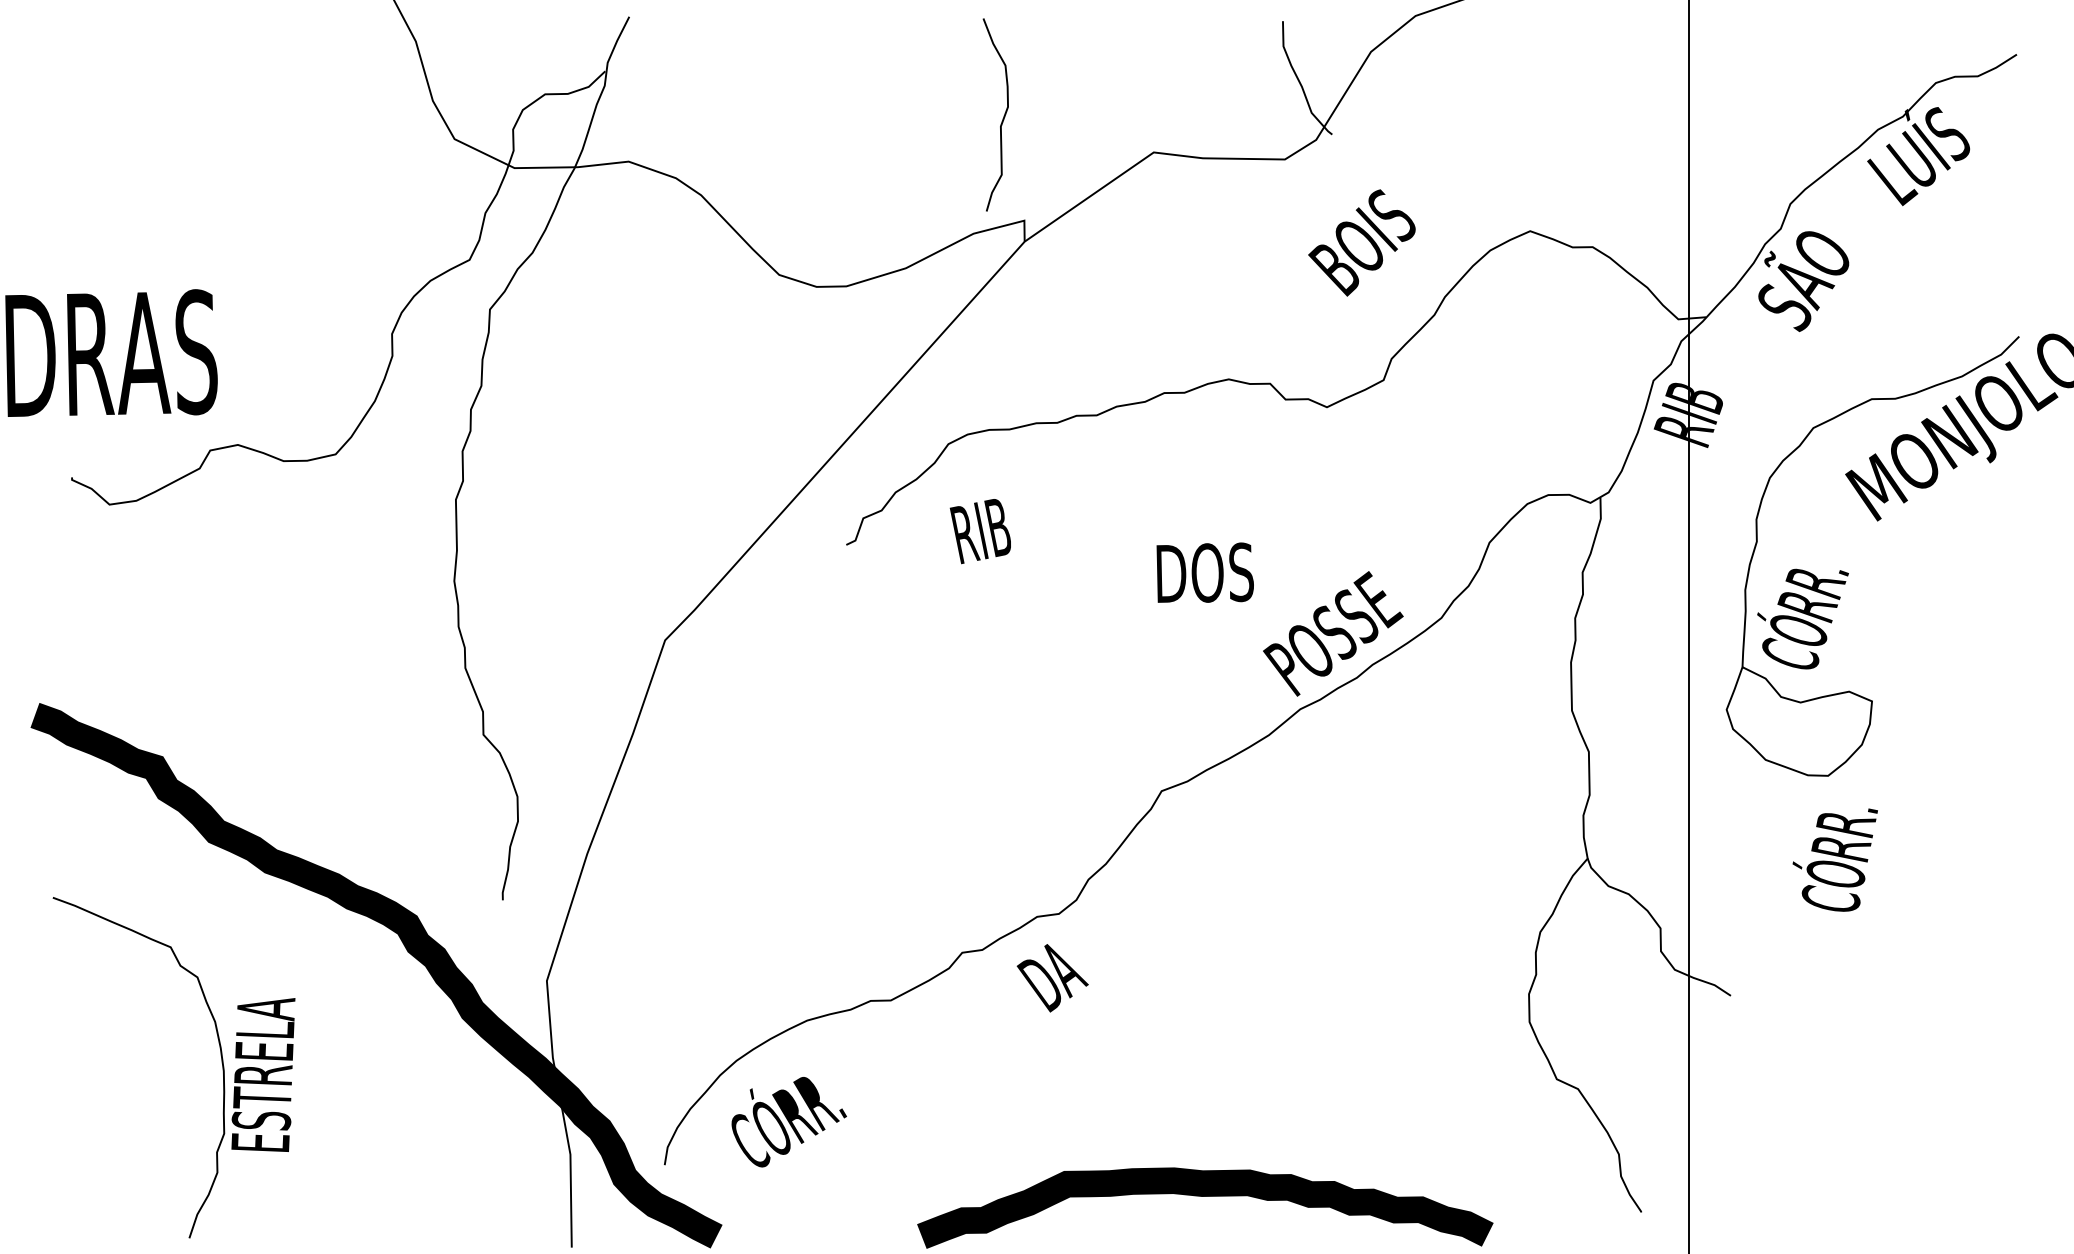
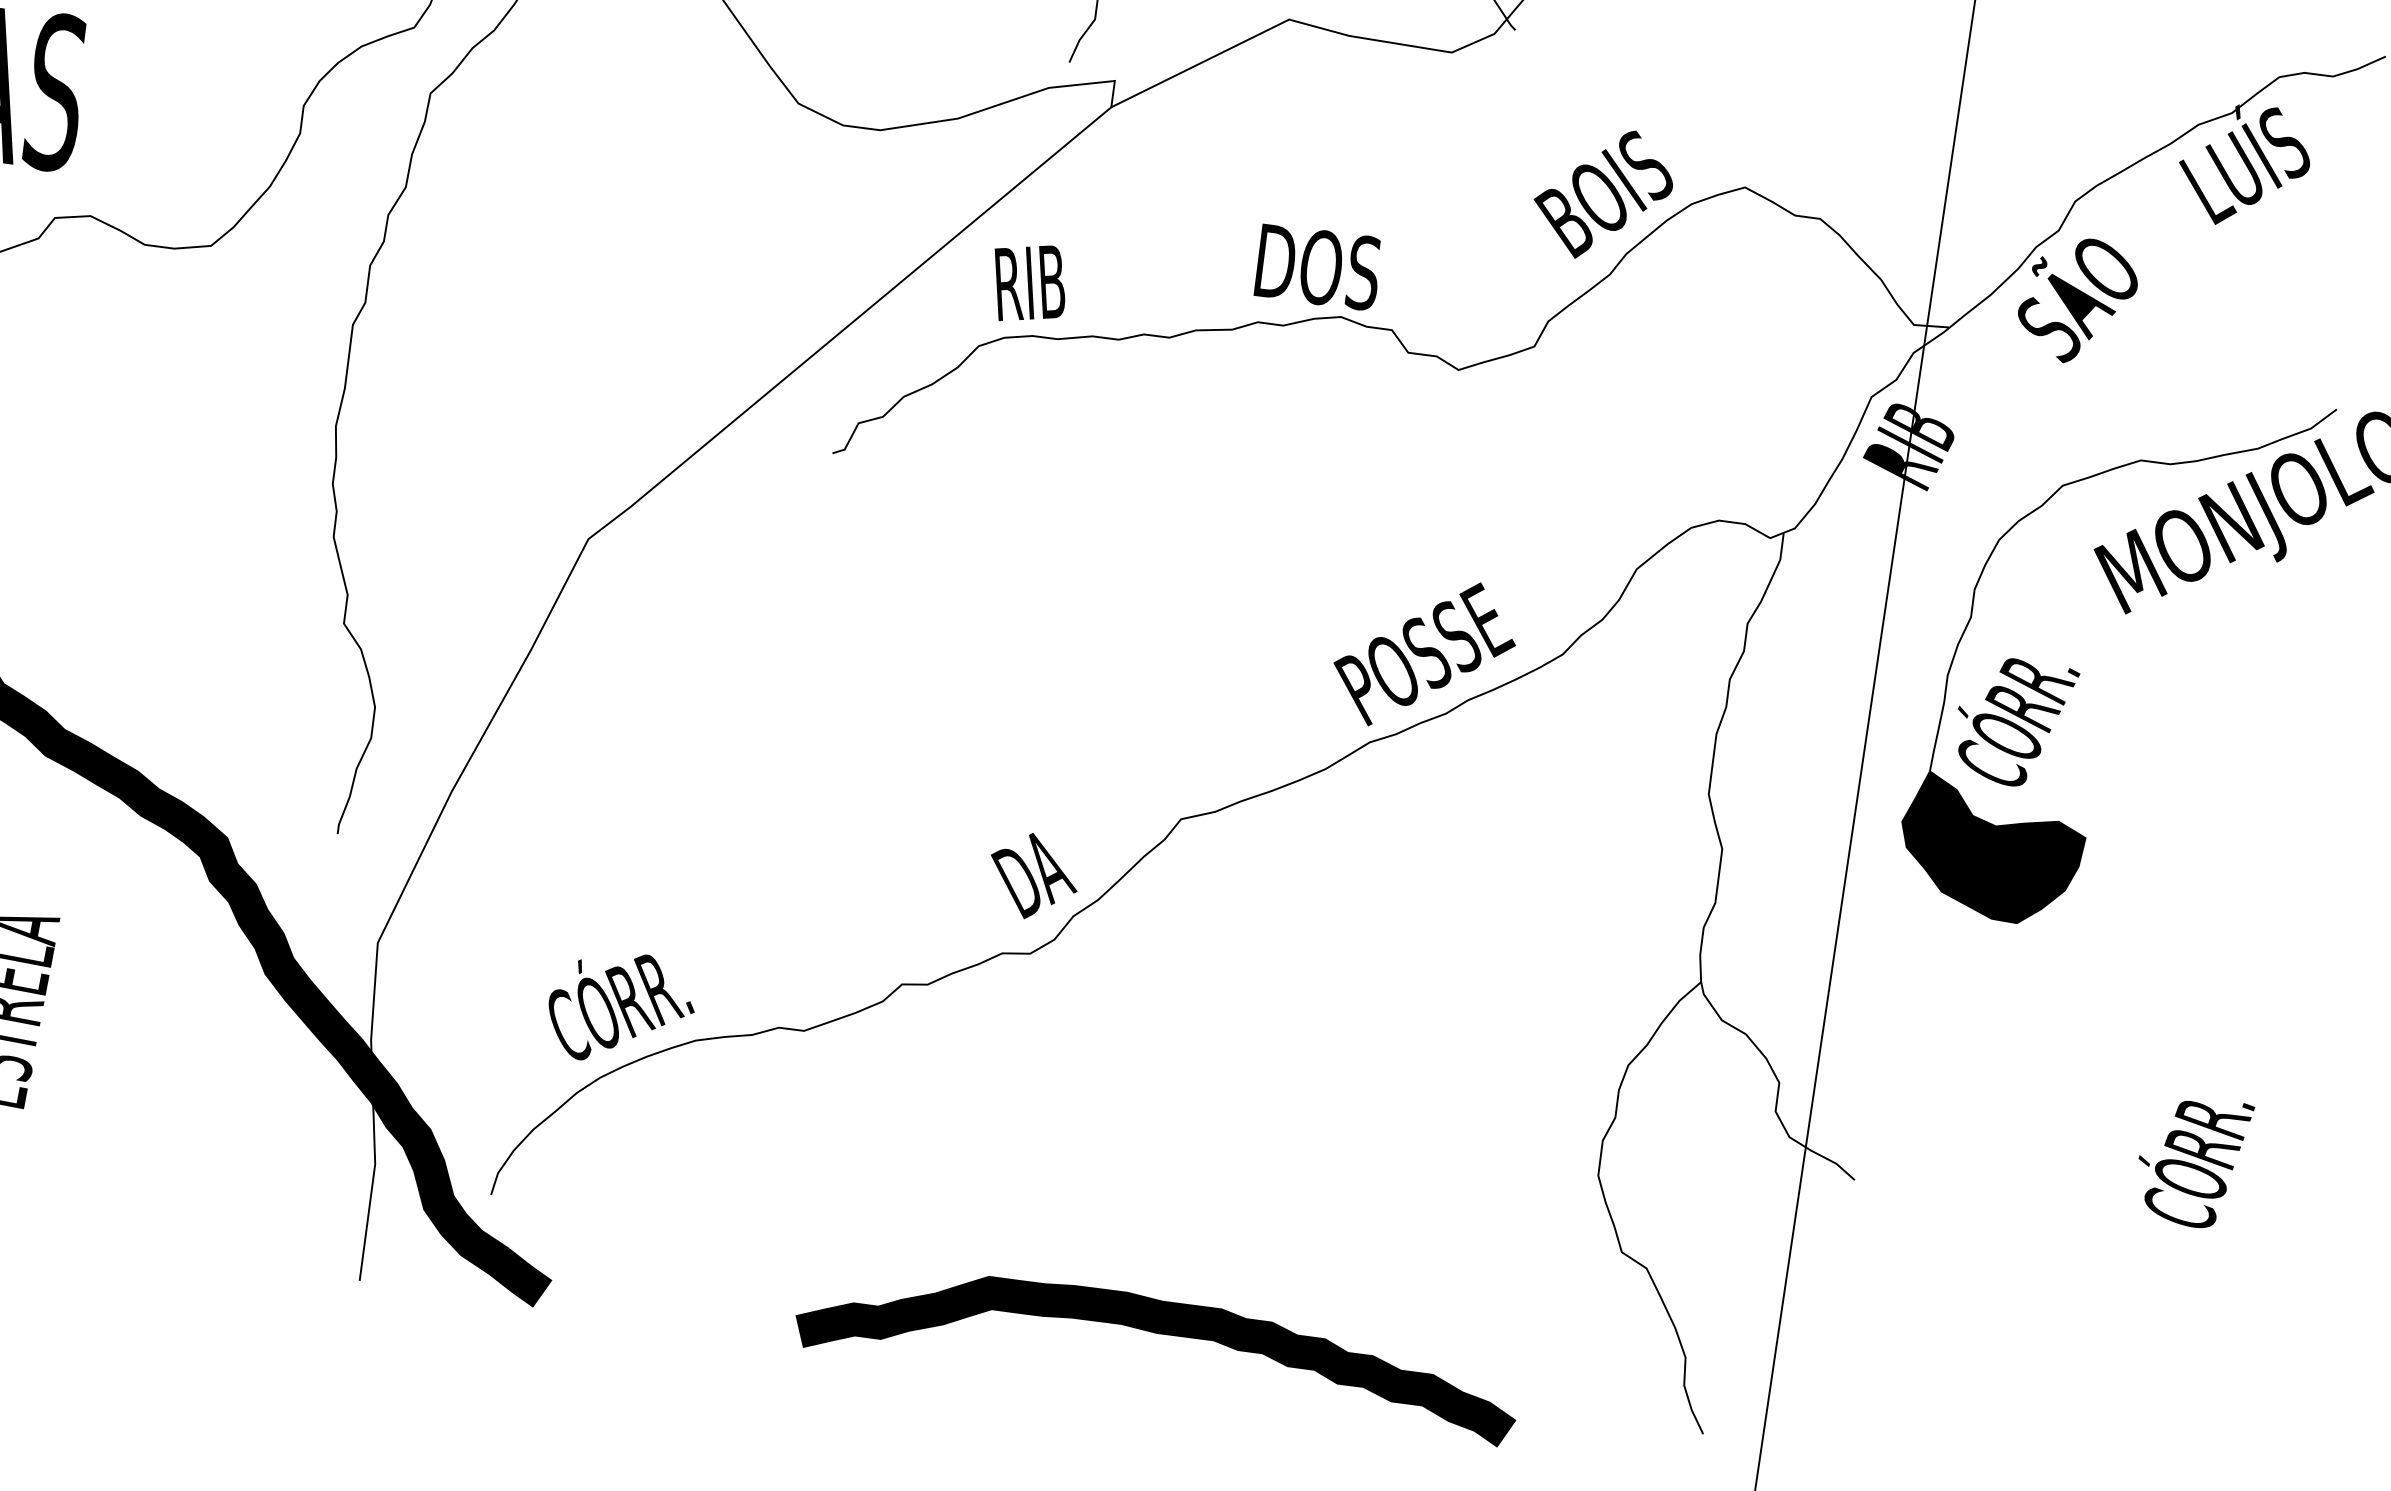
text: (1361, 242) -> (1602, 193), moved
text: (979, 531) -> (1027, 283), moved
text: (1204, 572) -> (1317, 266), moved
fill: (1799, 721) -> (1991, 849), added
text: (1834, 859) -> (2191, 1160), moved
text: (1052, 978) -> (1033, 877), moved
text: (788, 1122) -> (620, 1008), moved

